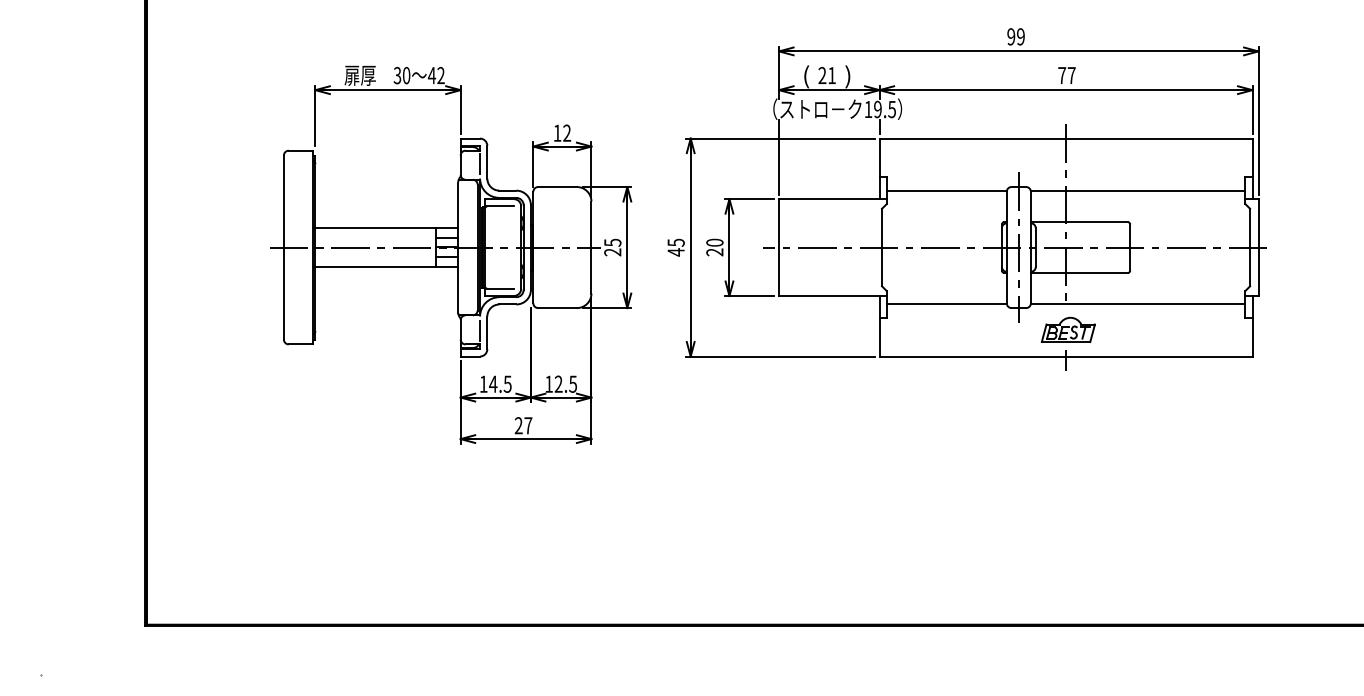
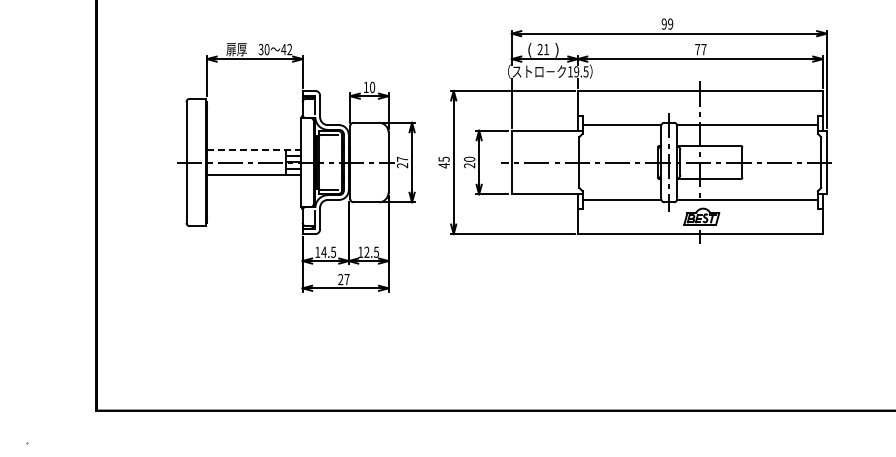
text: (567, 133) -> (372, 87), 12 -> 10
line: (387, 227) -> (254, 149), solid -> dashed
text: (612, 241) -> (402, 158), 25 -> 27

